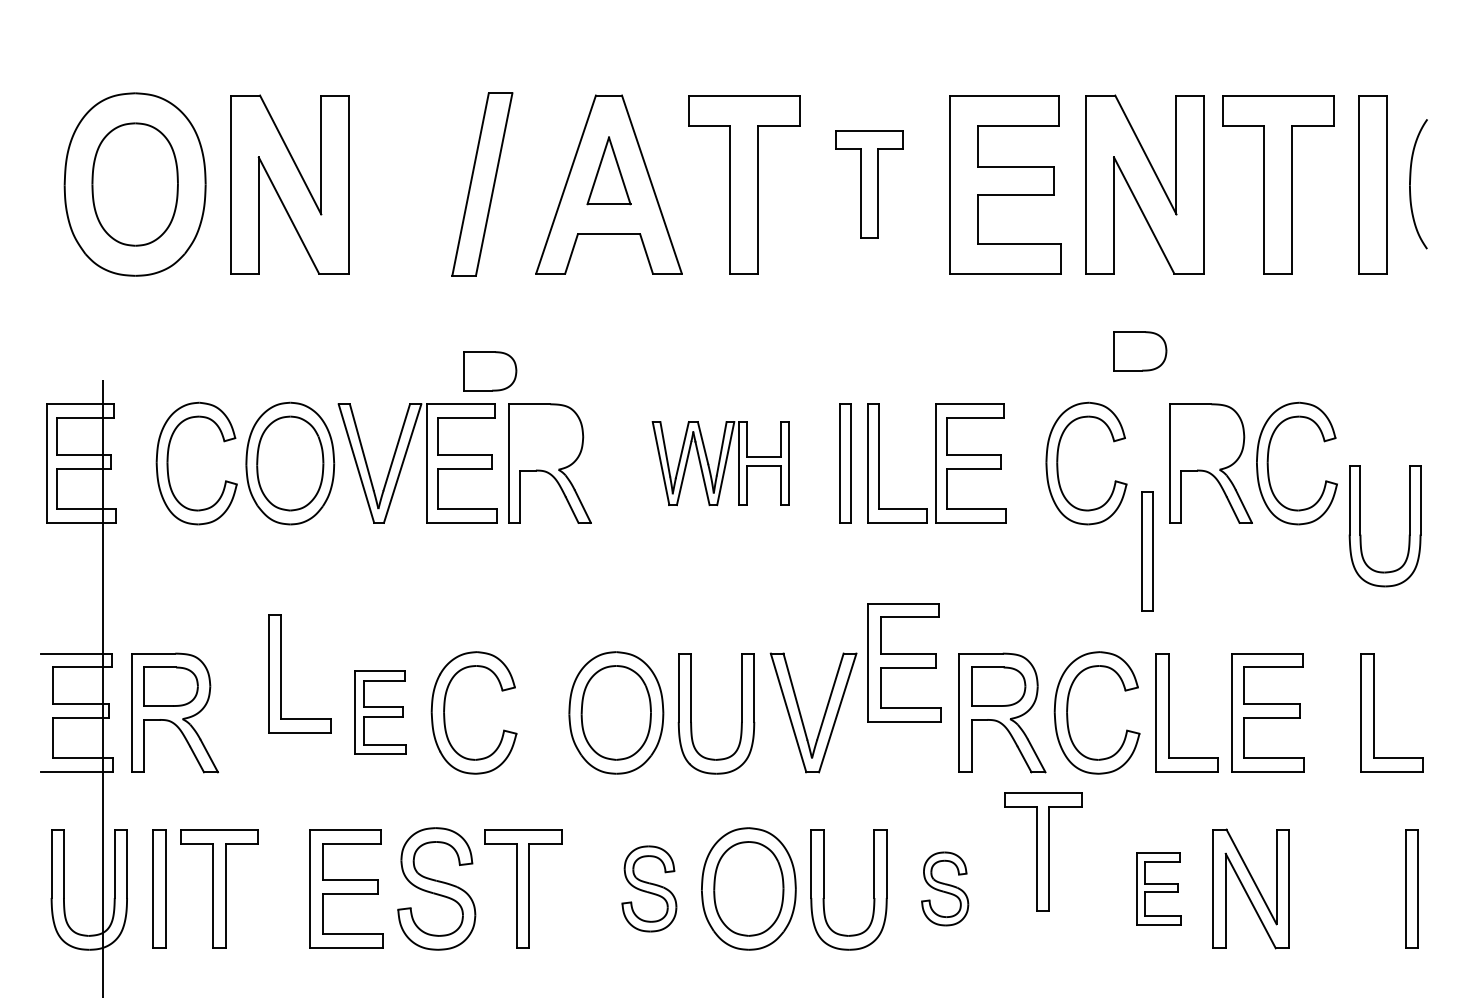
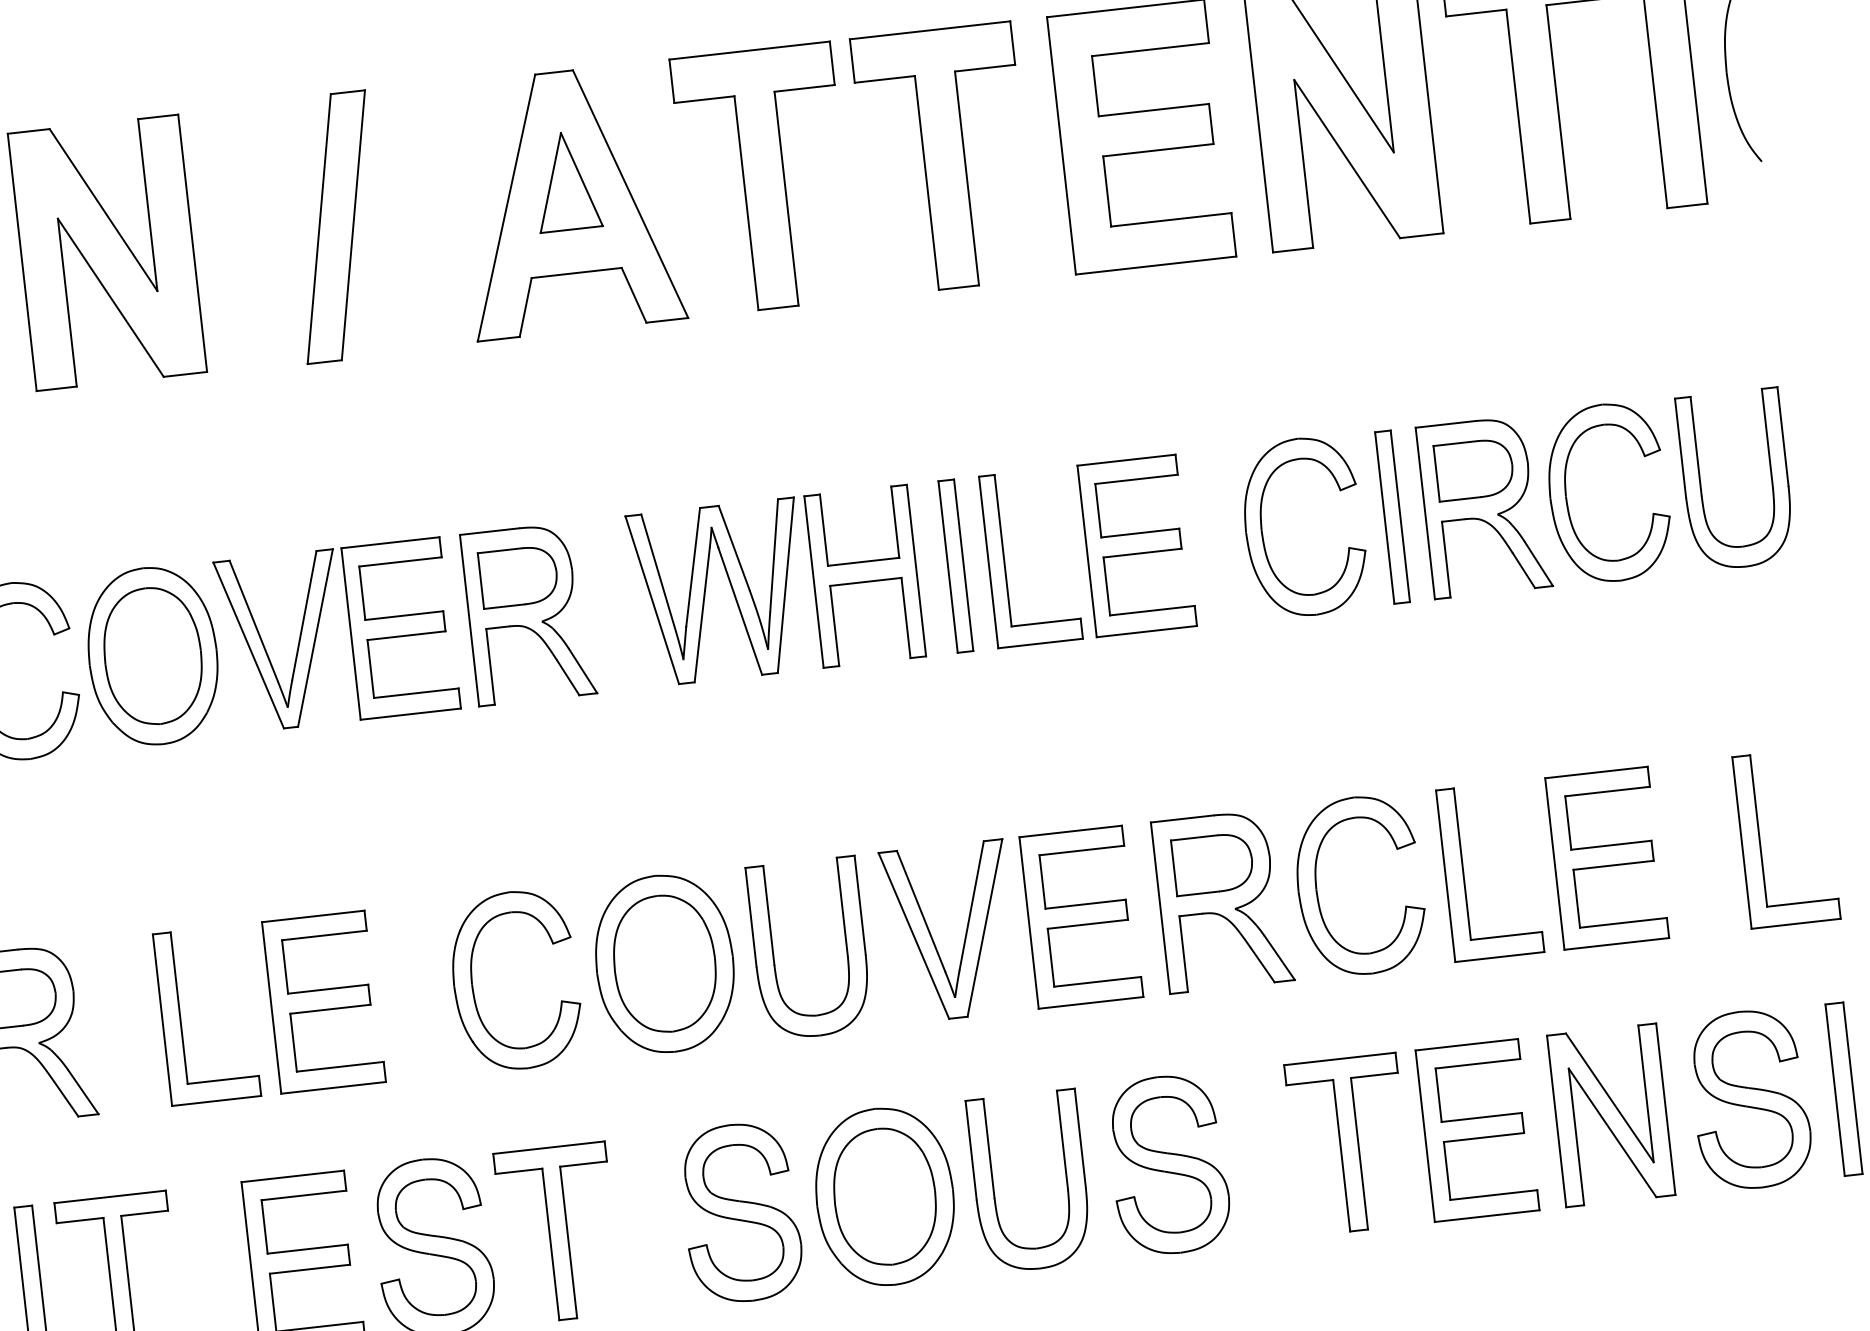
part: (482, 184) -> (336, 227), moved
part: (869, 184) -> (945, 158), size x1.67
part: (1140, 351) -> (1474, 469), moved
part: (490, 371) -> (519, 576), moved
part: (720, 463) -> (774, 586), size x1.43
part: (1360, 526) -> (1700, 483), moved
part: (1147, 551) -> (1392, 517), moved
part: (904, 662) -> (1081, 916), moved
part: (281, 673) -> (180, 1017), moved
part: (445, 709) -> (473, 980), moved
part: (380, 712) -> (323, 1001), size x1.43
part: (1043, 851) -> (1349, 1143), moved
part: (649, 888) -> (741, 1212), size x1.43
part: (944, 888) -> (1167, 1164), size x1.67
part: (1158, 888) -> (1477, 1129), size x1.67
part: (1347, 888) -> (1750, 1099), added

